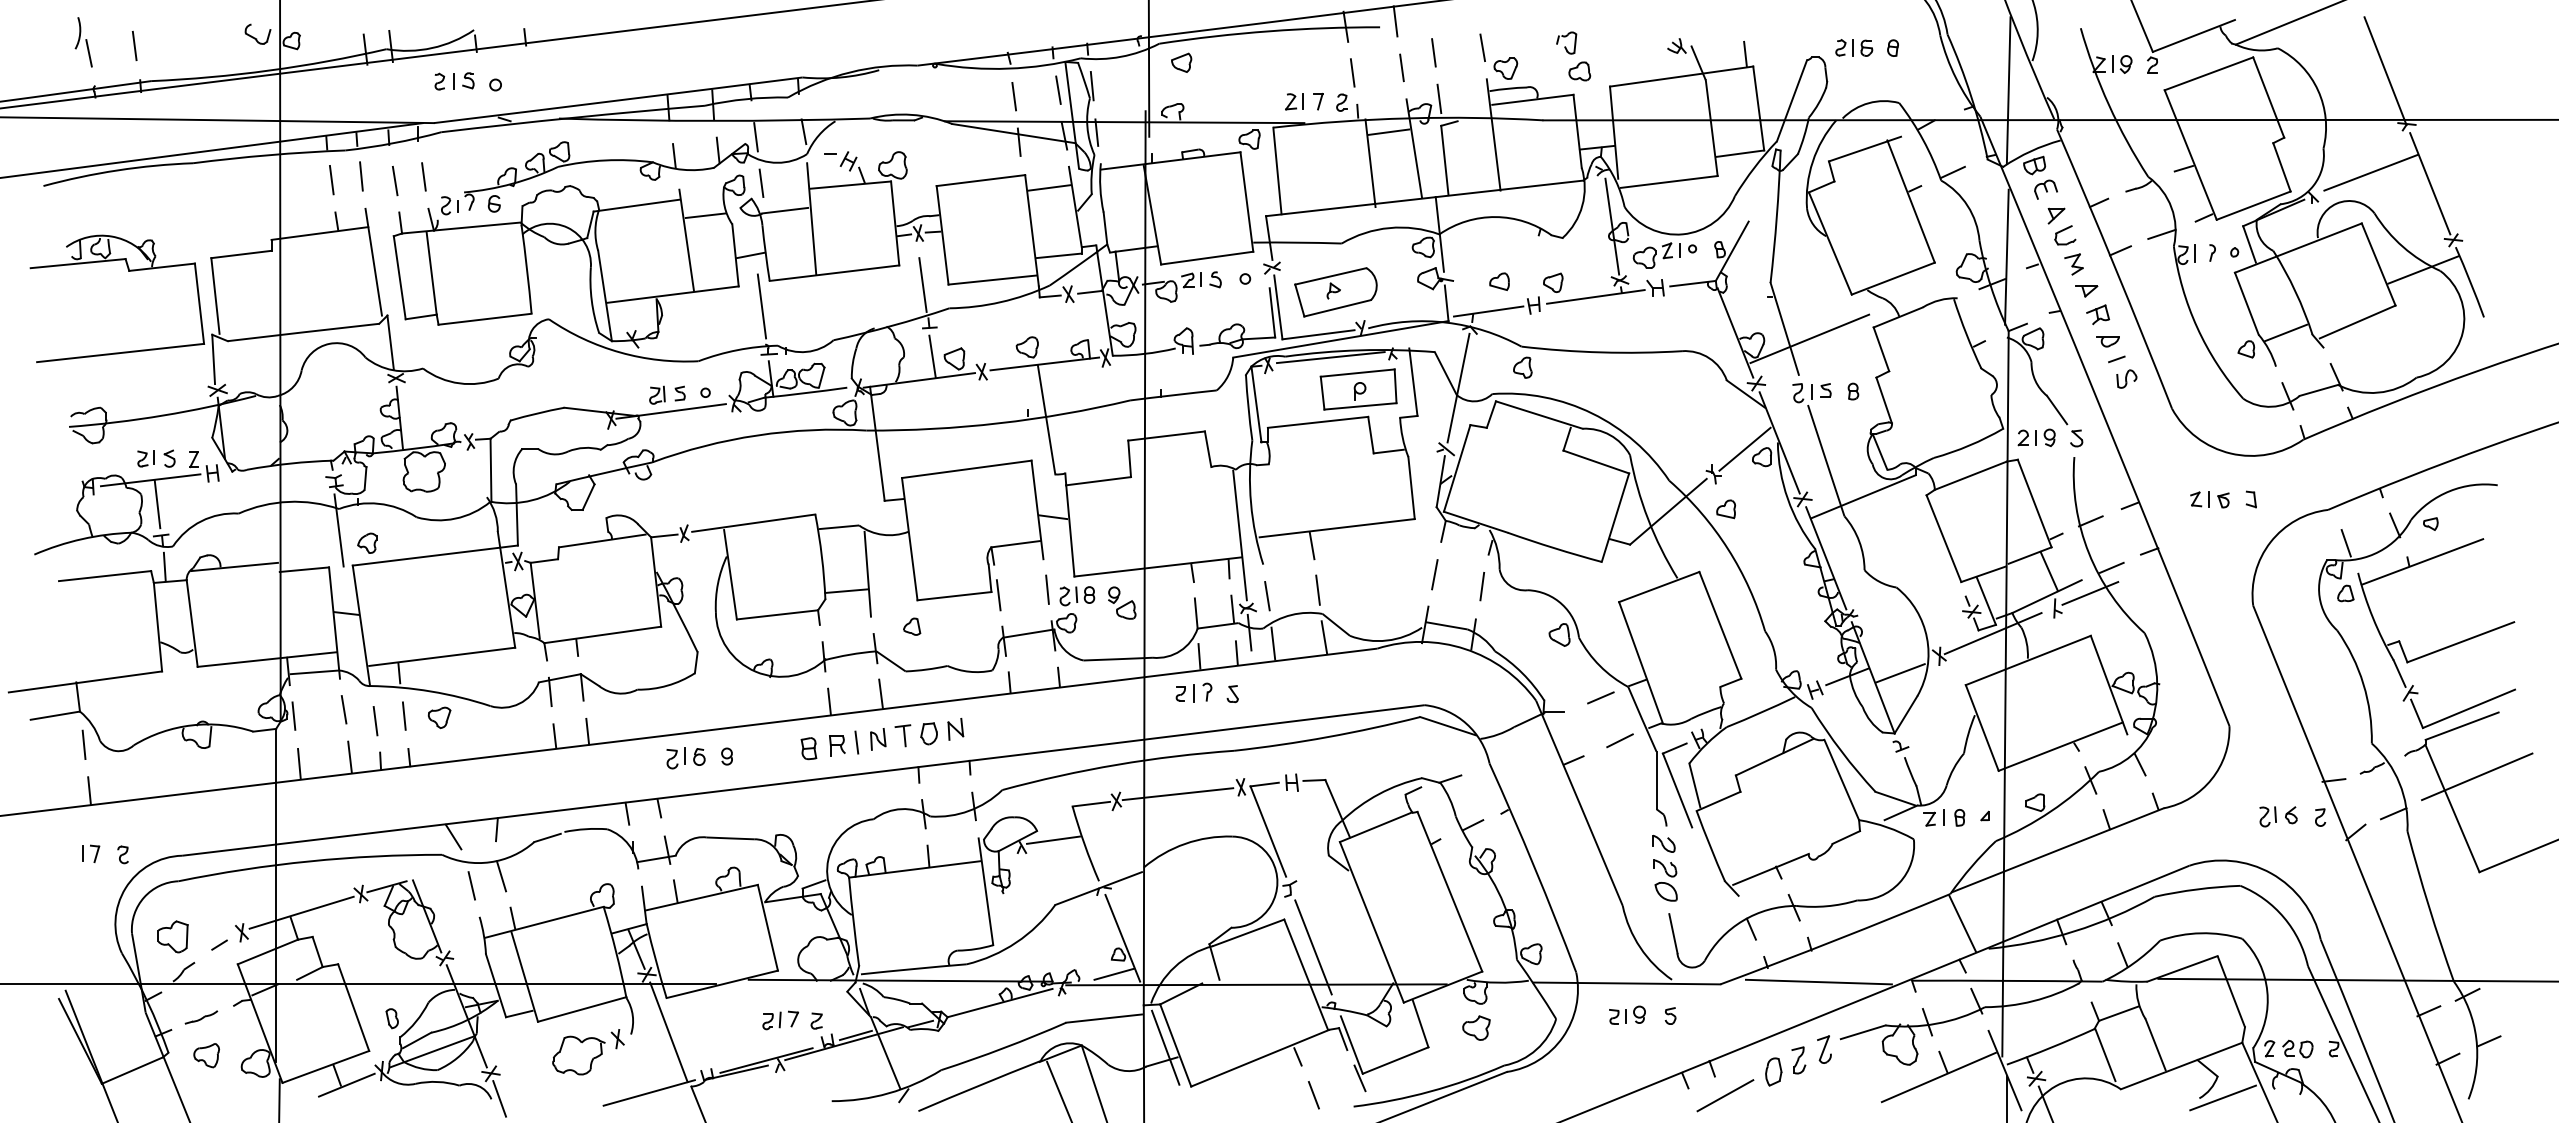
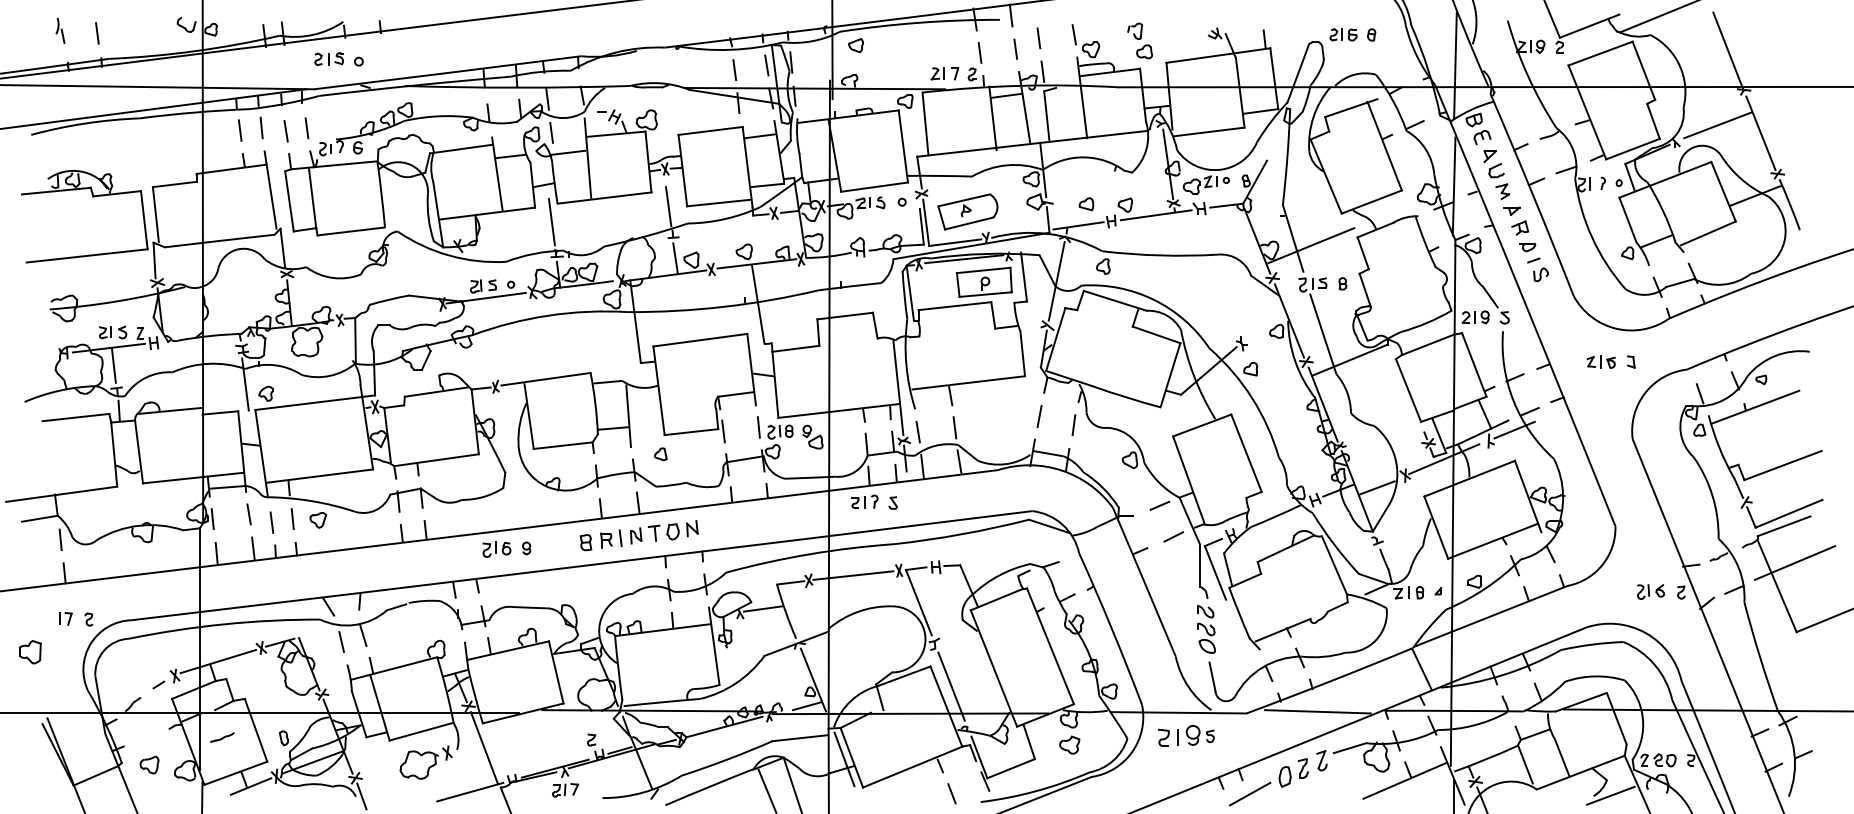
part: (83, 42) -> (60, 30), size x0.7
line: (1744, 448) -> (1263, 325), removed
part: (172, 936) -> (29, 651), moved
part: (1627, 1014) -> (1179, 735), size x1.6
part: (201, 1017) -> (222, 737), moved
part: (780, 1020) -> (565, 790), moved

